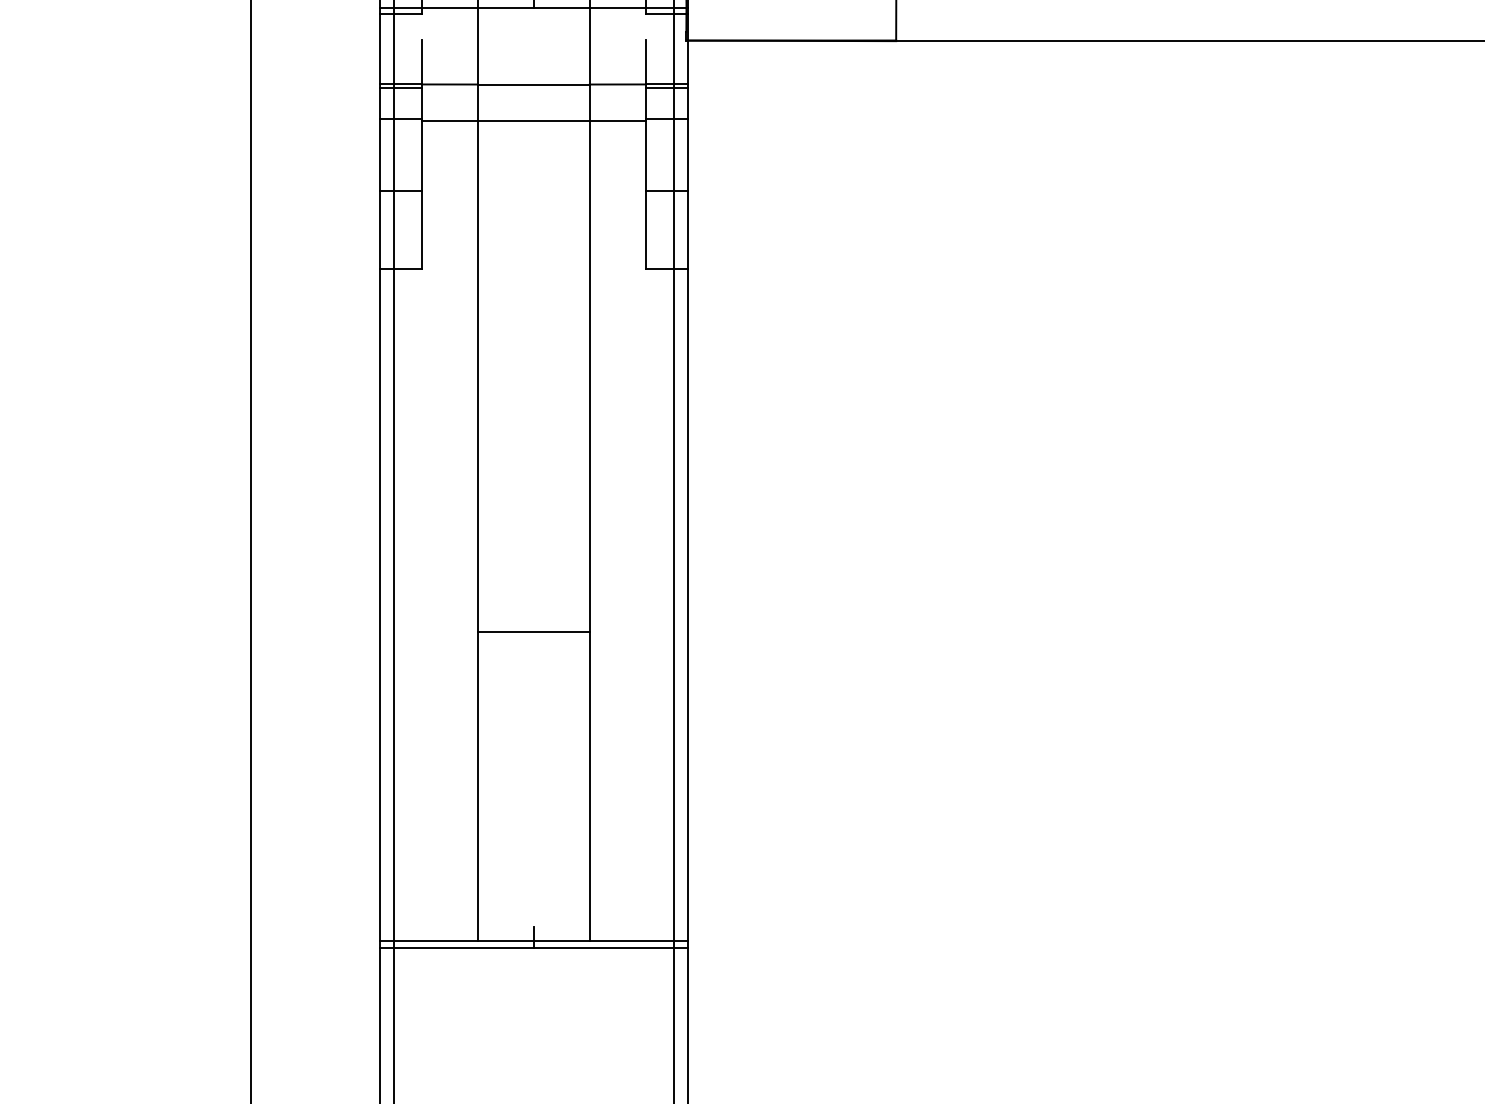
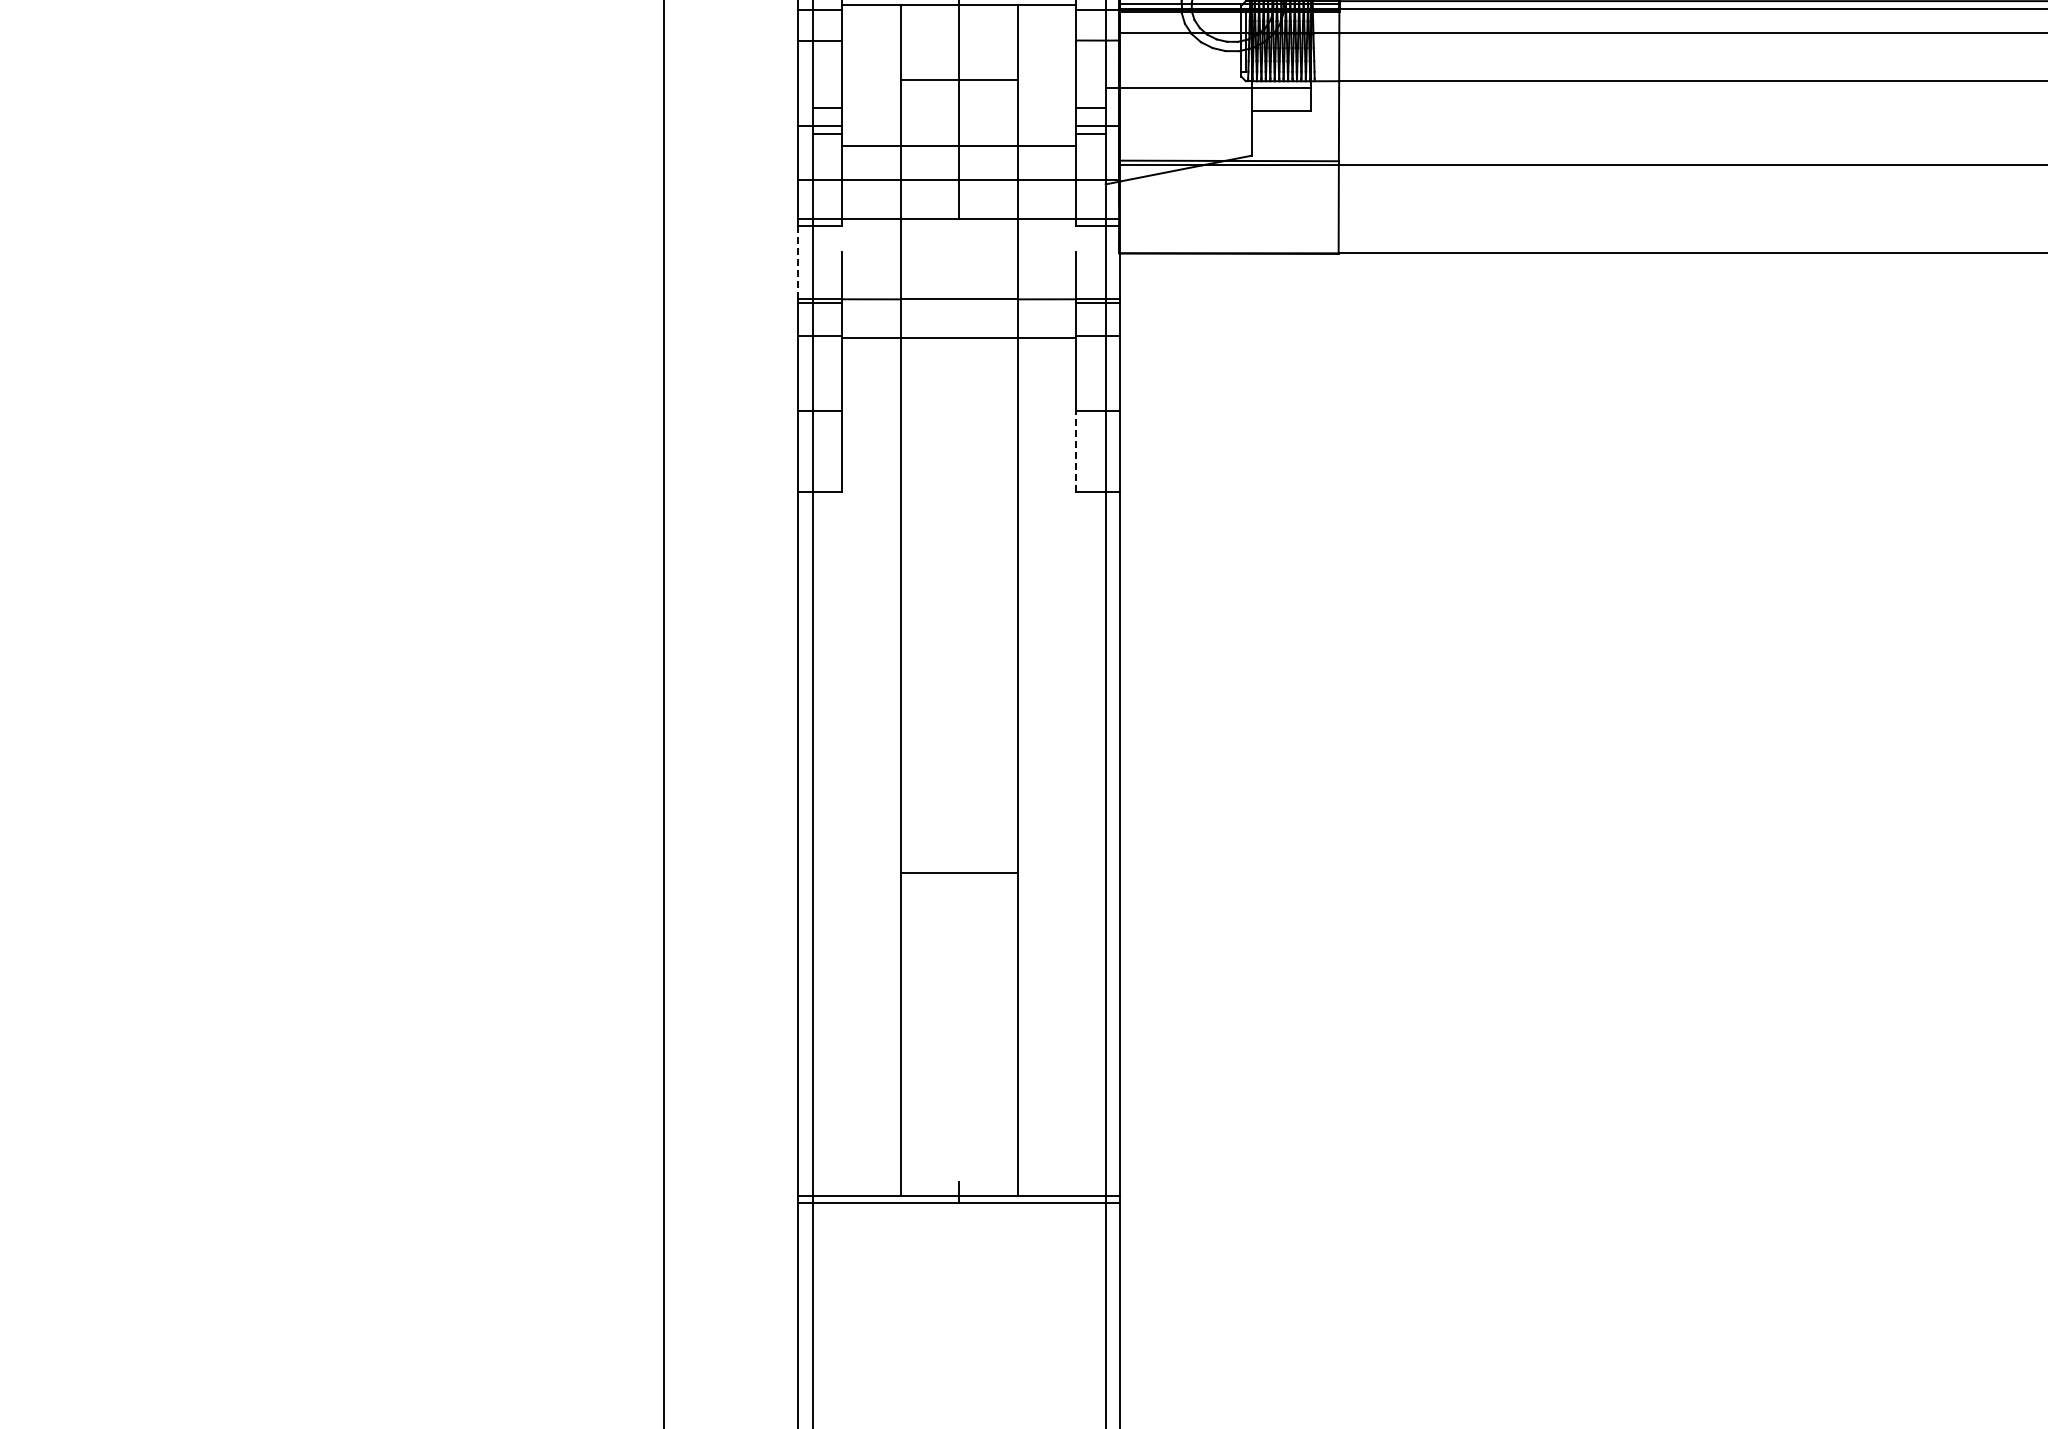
line: (380, 49) -> (798, 262), solid -> dashed
line: (645, 229) -> (1076, 451), solid -> dashed

